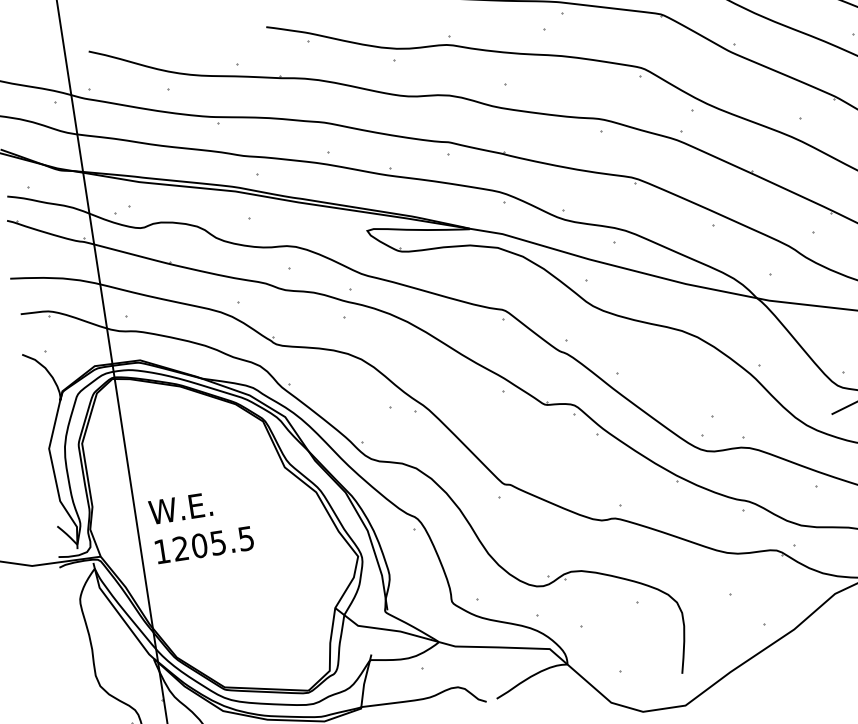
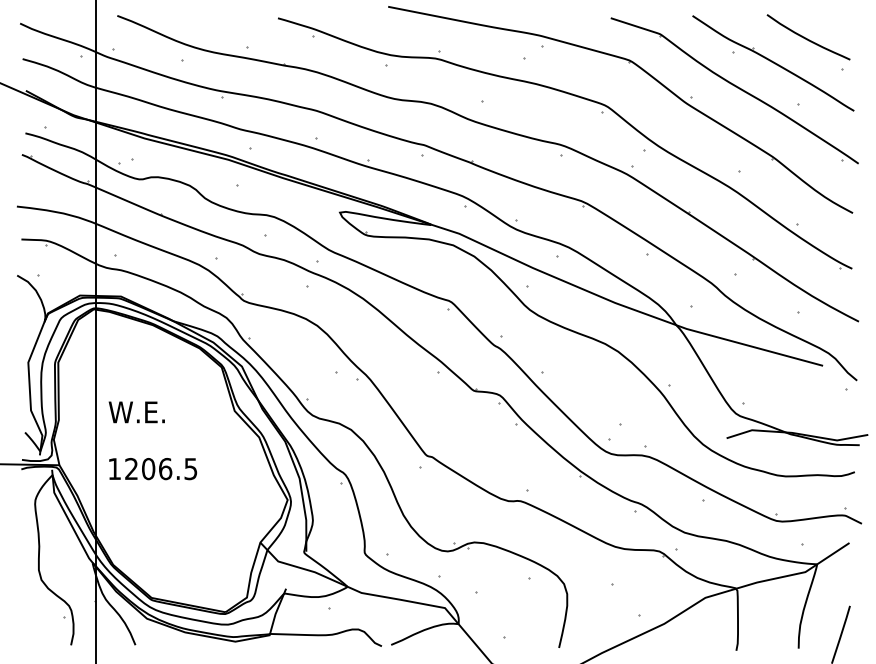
text: (180, 508) -> (136, 412), moved
text: (218, 542) -> (165, 468), 1205.5 -> 1206.5

